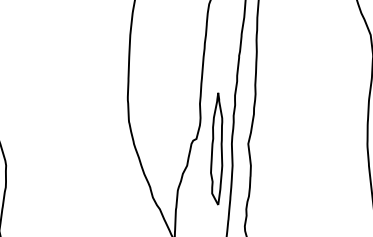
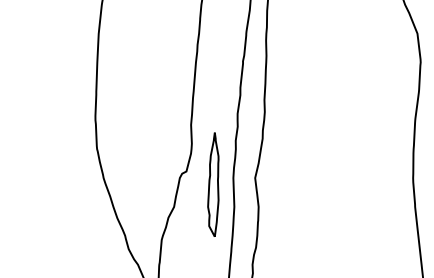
part: (216, 148) -> (213, 184), size x0.7

